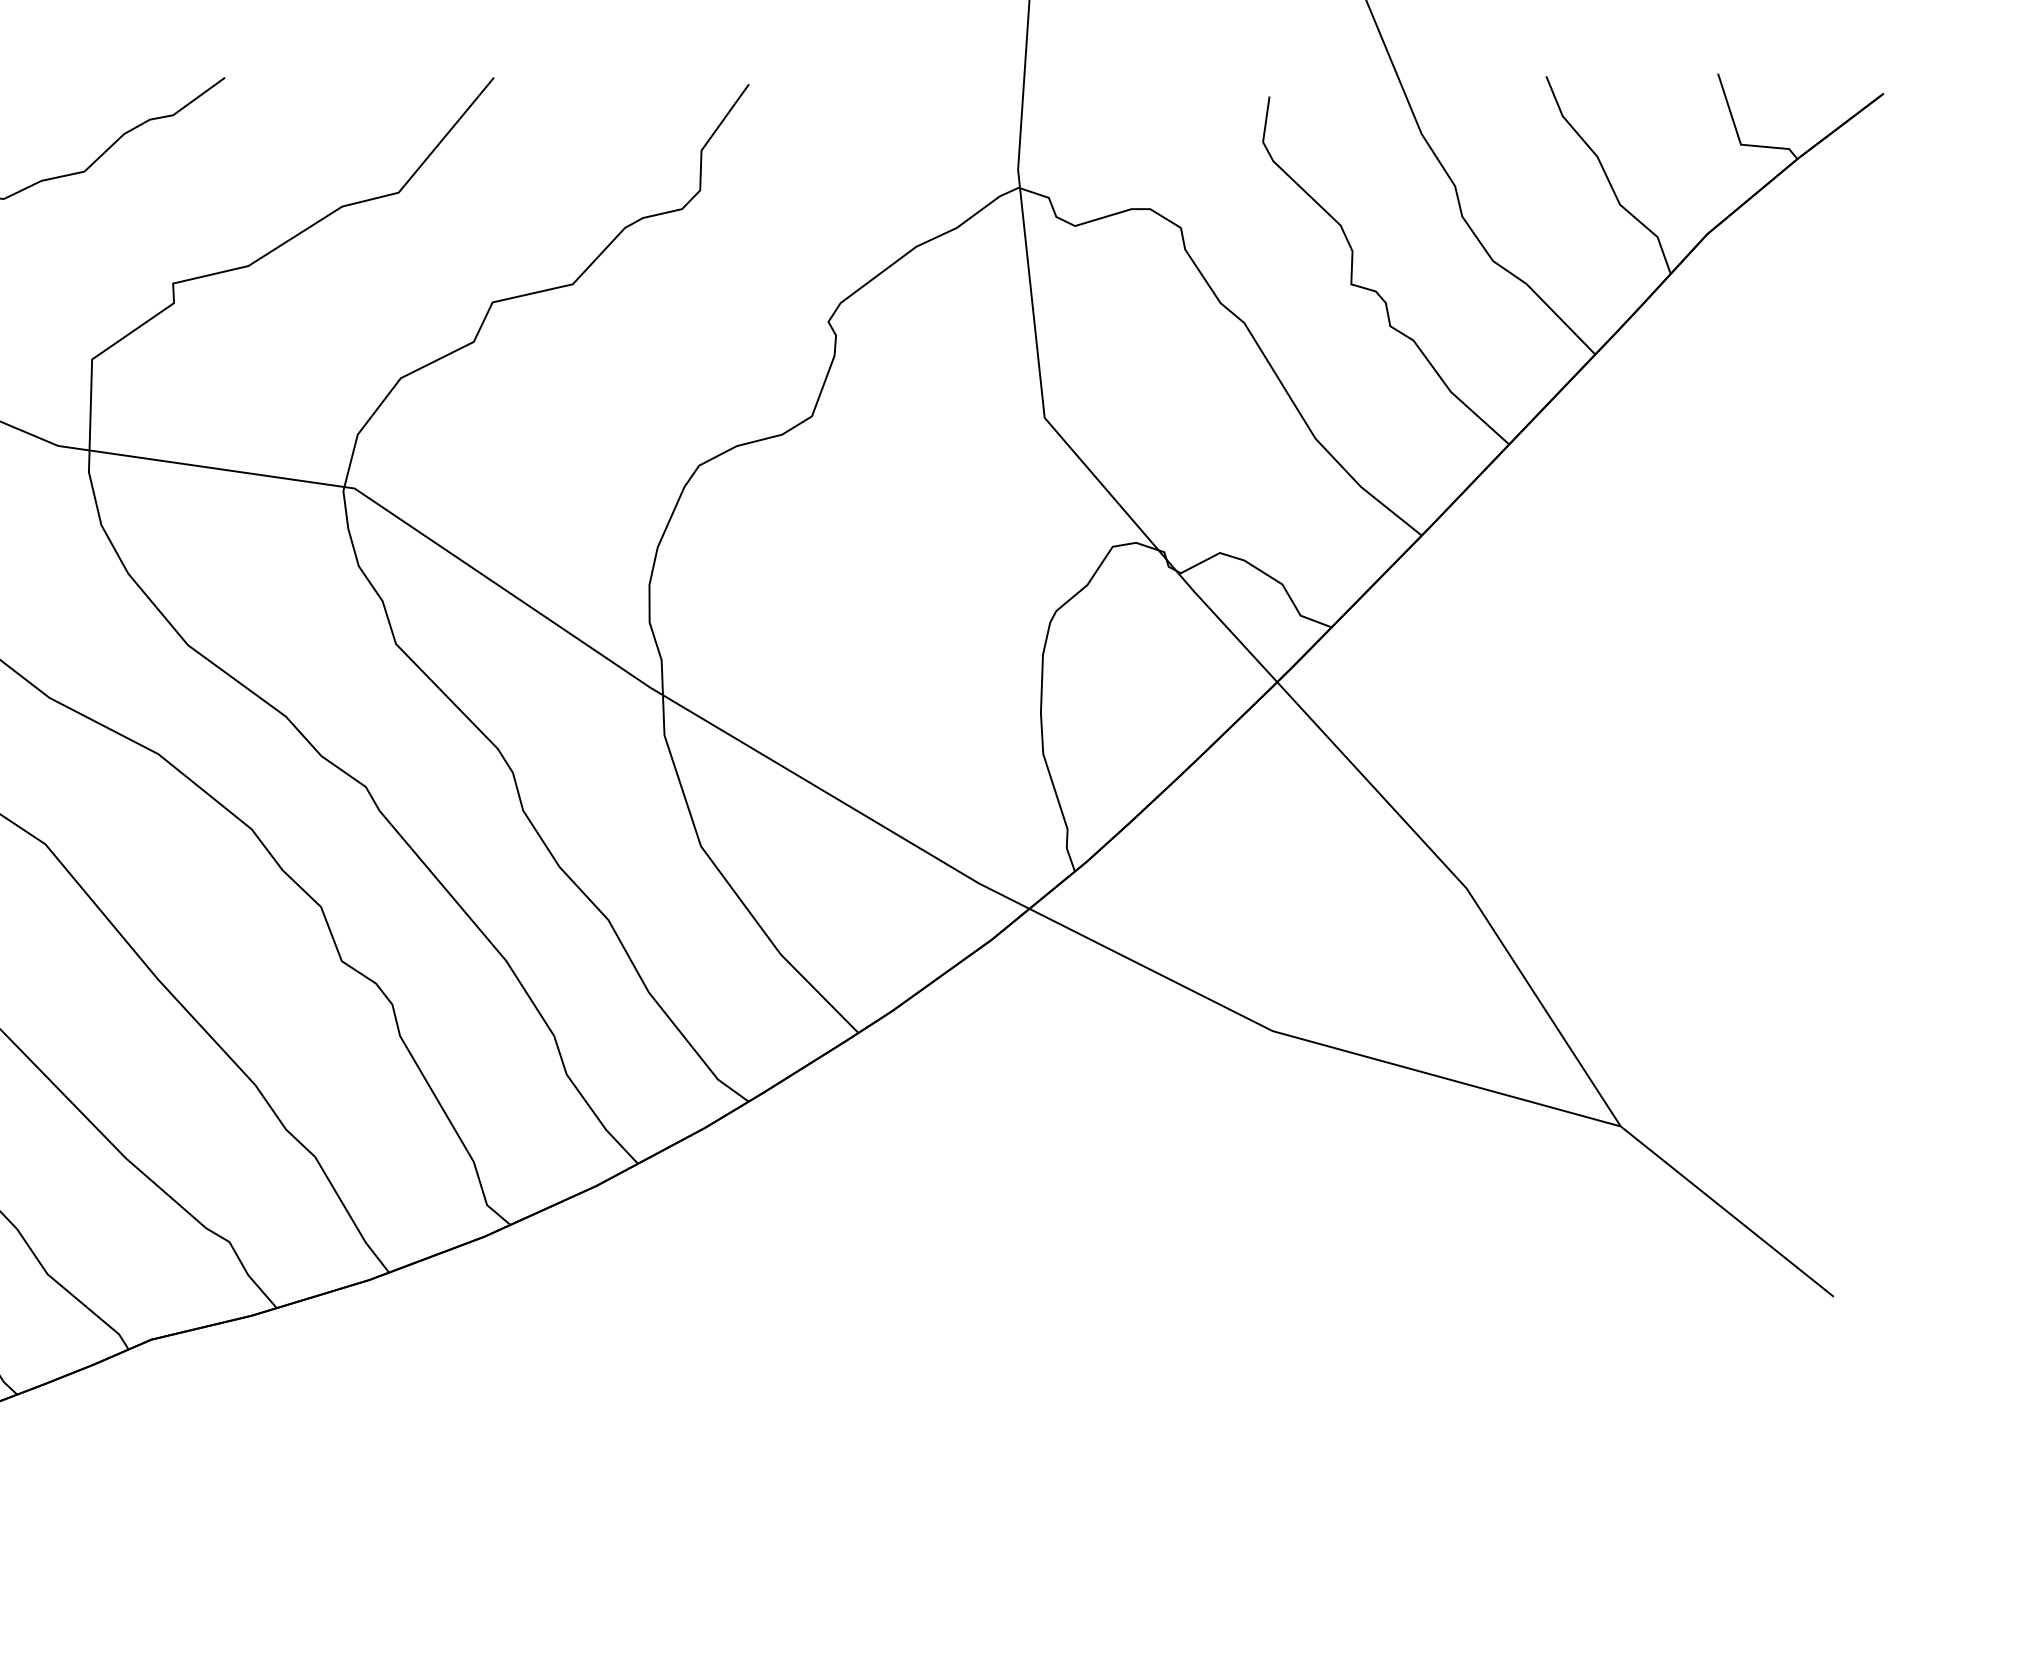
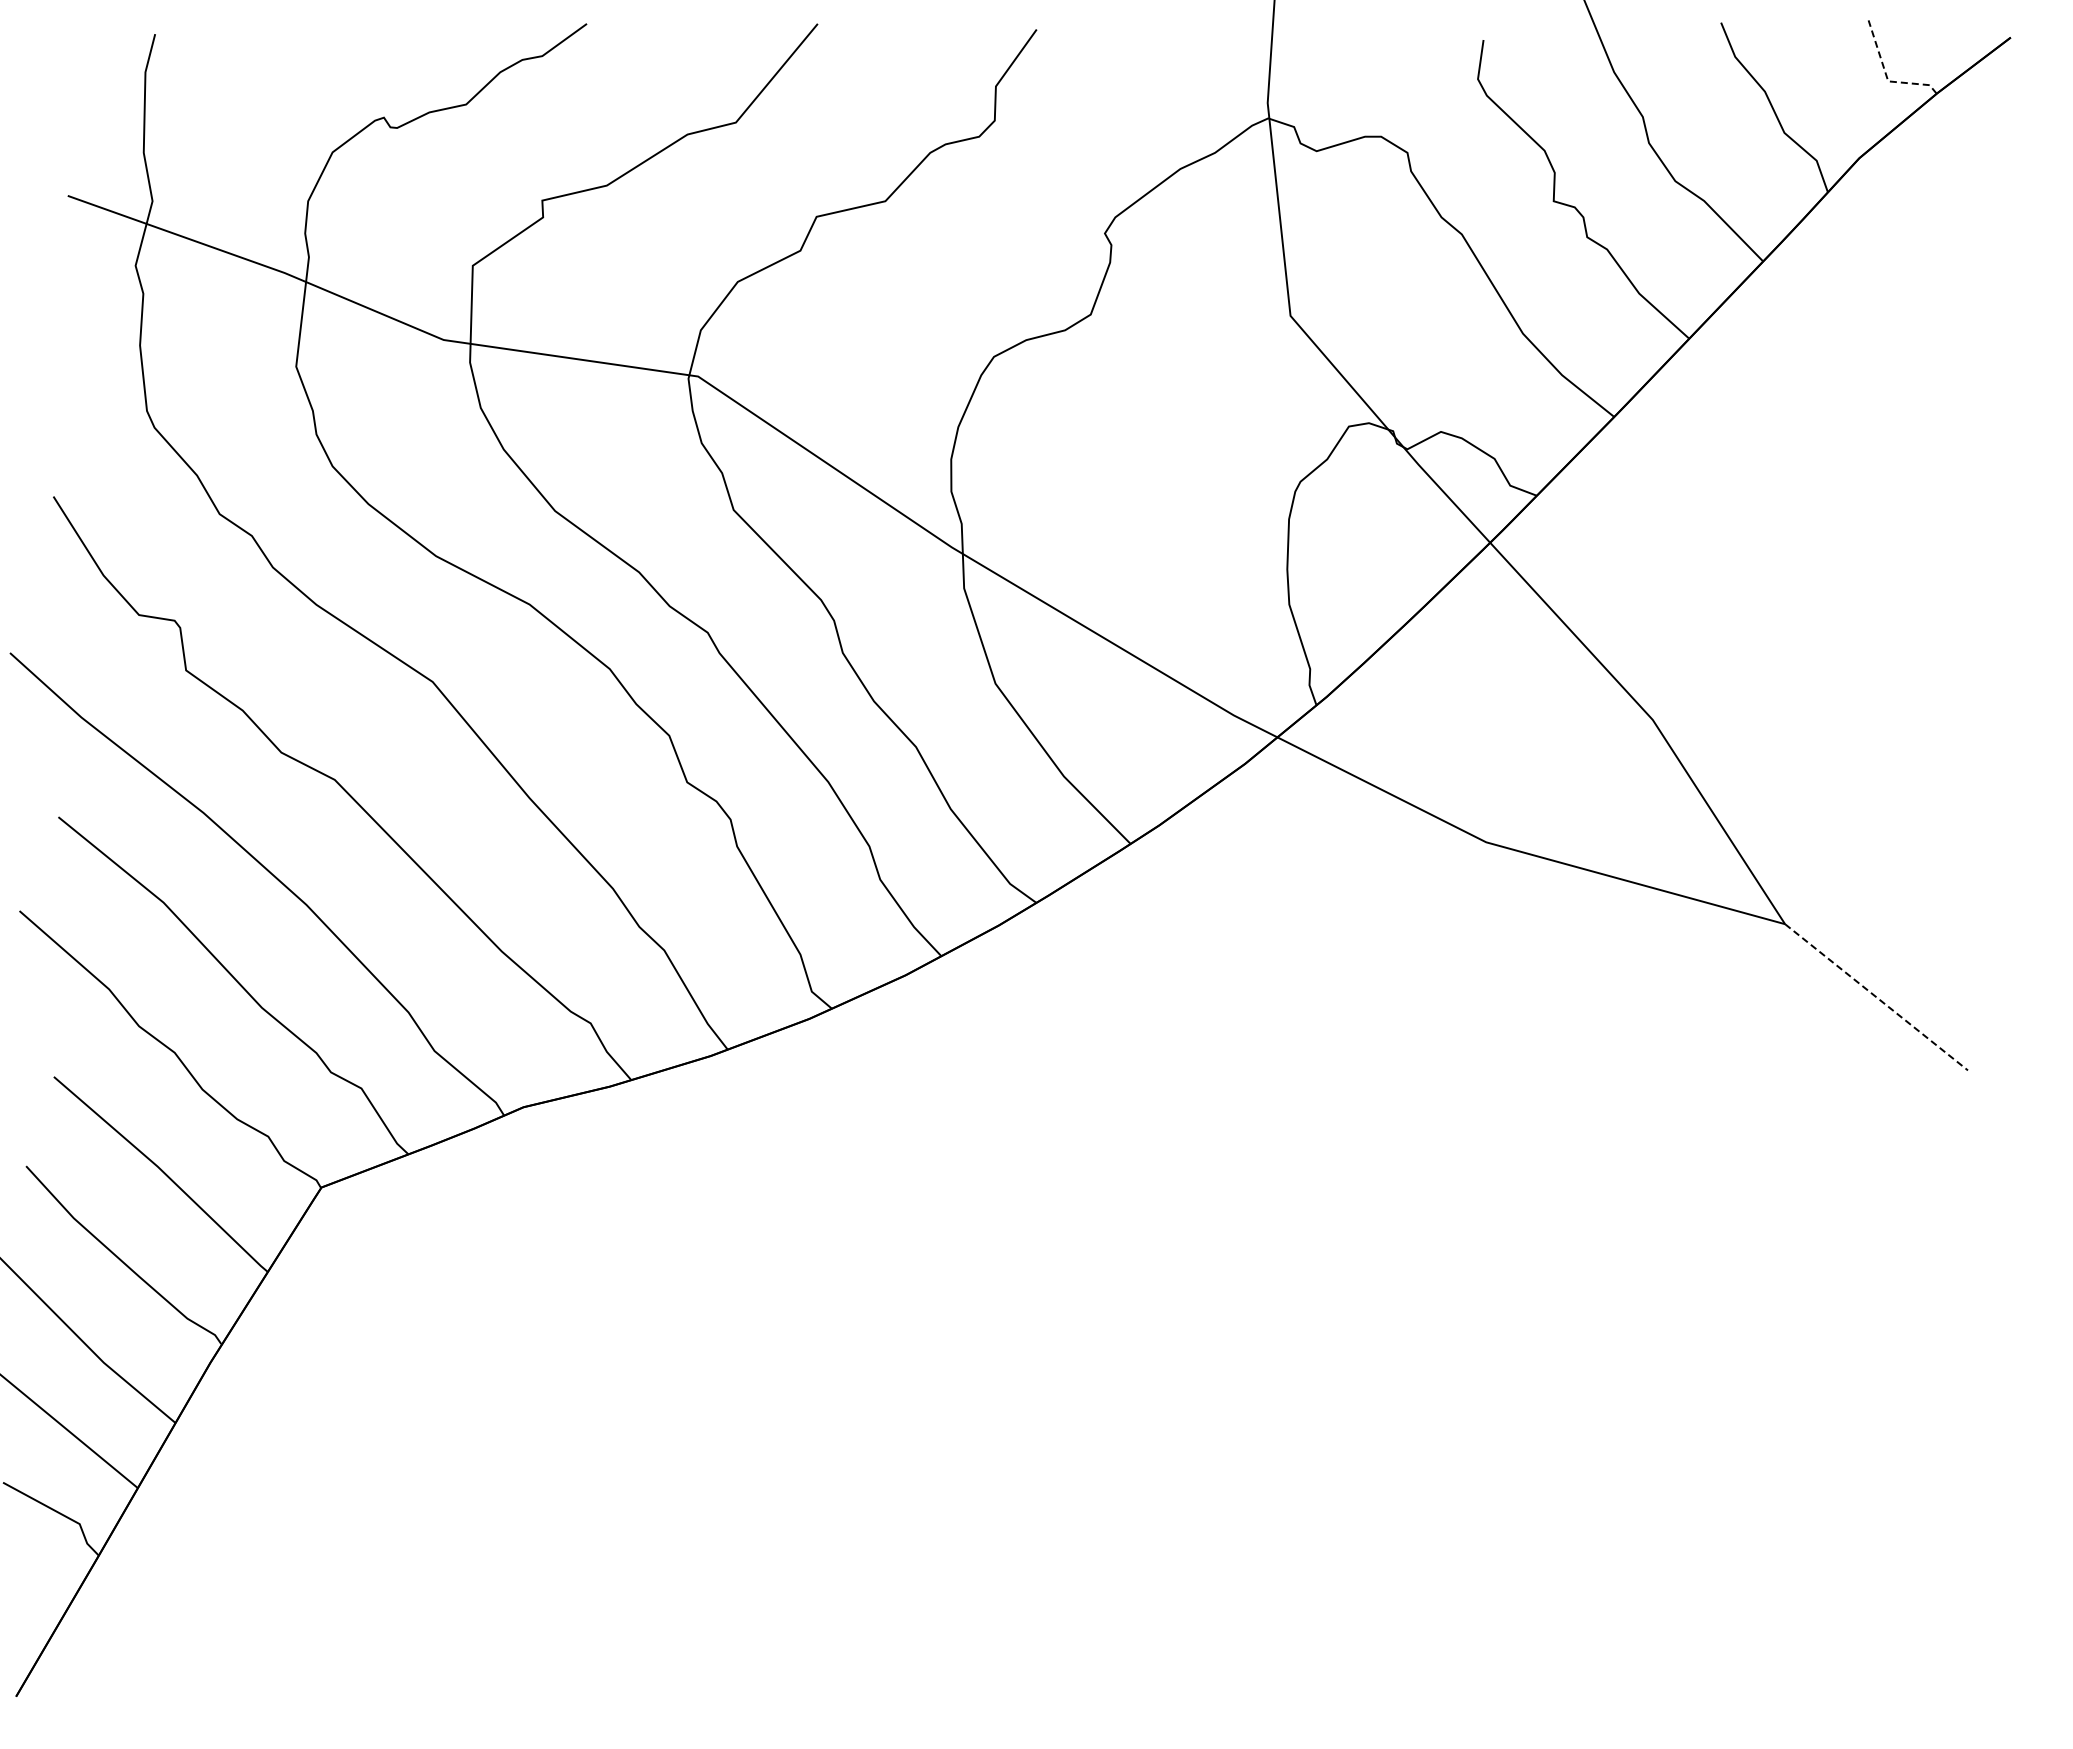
line: (1738, 138) -> (1886, 76), solid -> dashed
line: (1727, 1211) -> (1876, 997), solid -> dashed

